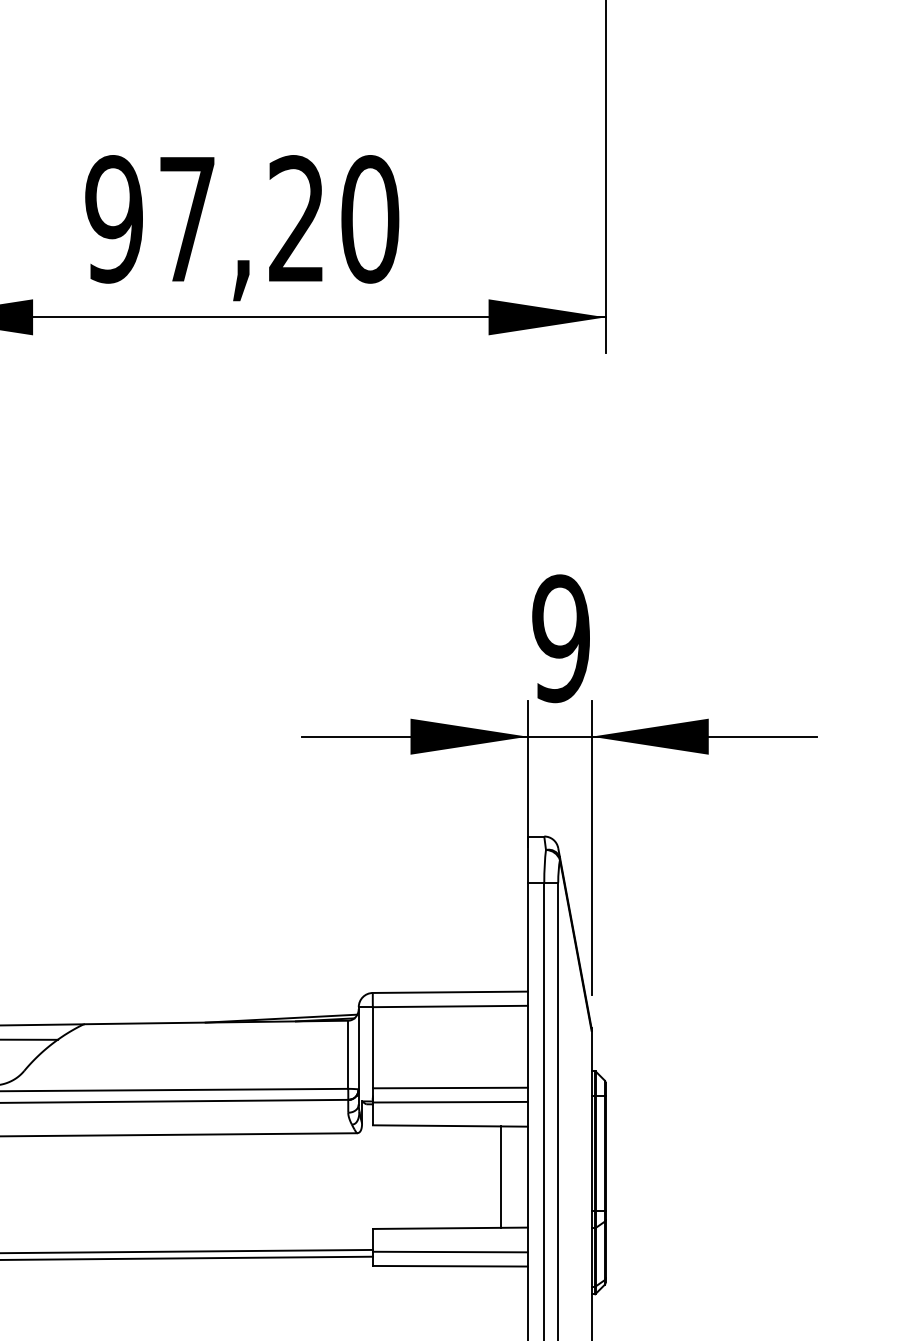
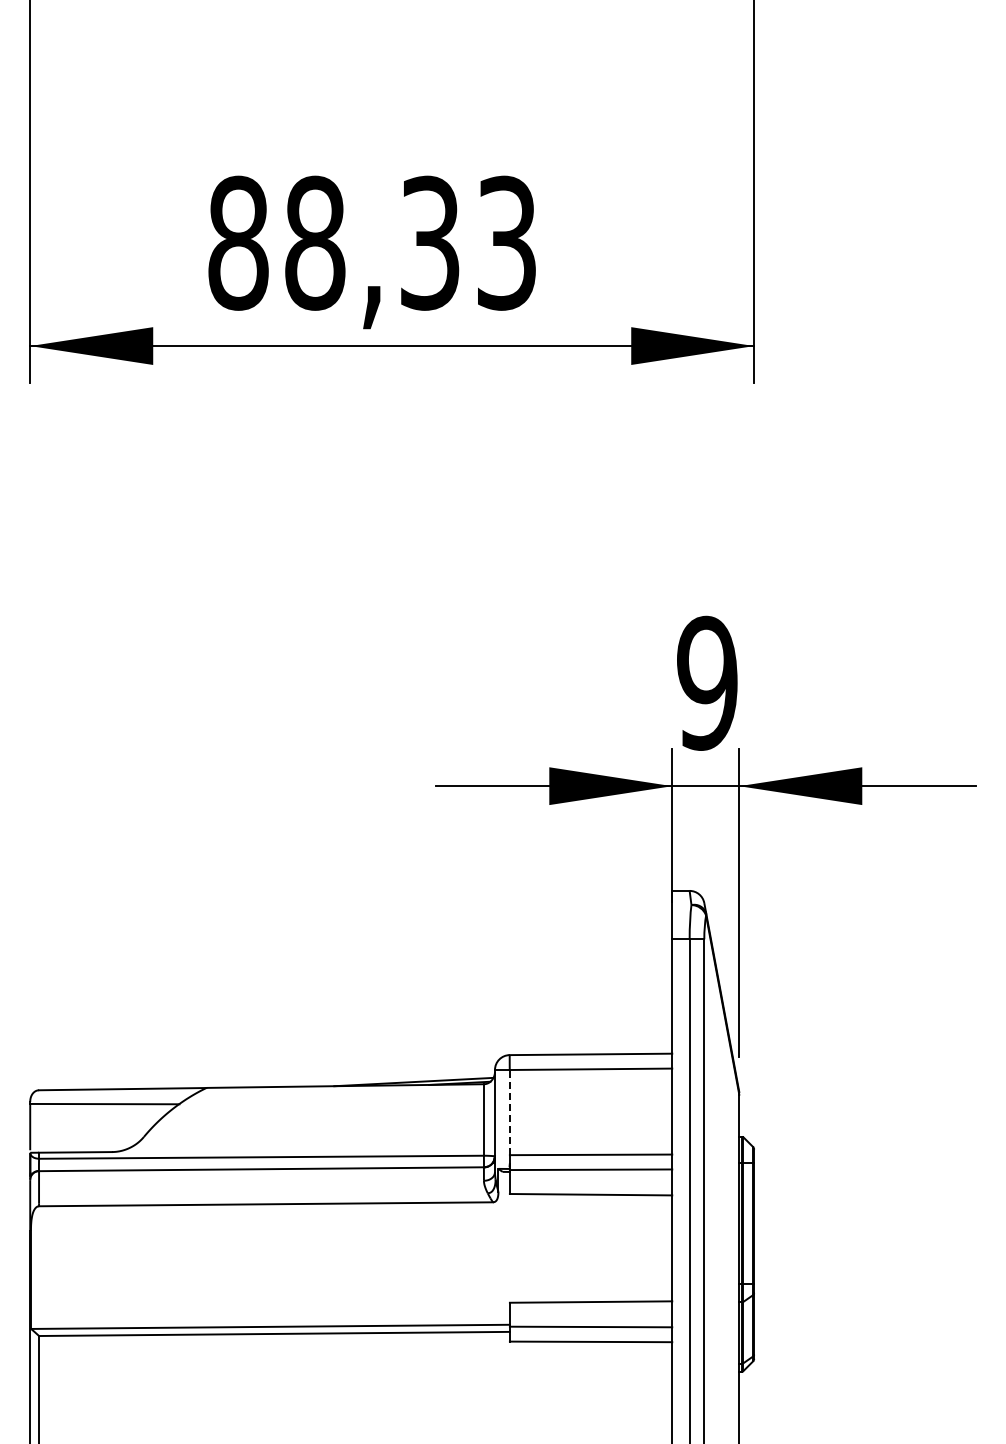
text: (242, 218) -> (372, 242), 97,20 -> 88,33
line: (372, 1047) -> (509, 1112), solid -> dashed
line: (501, 1177) -> (644, 1248), removed

